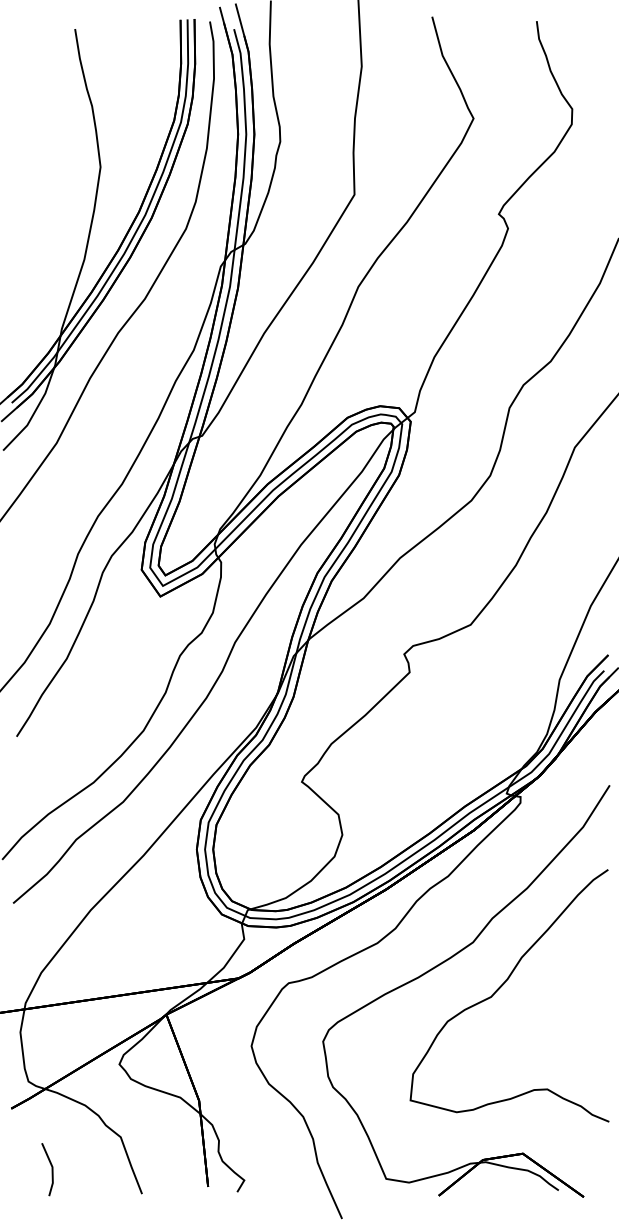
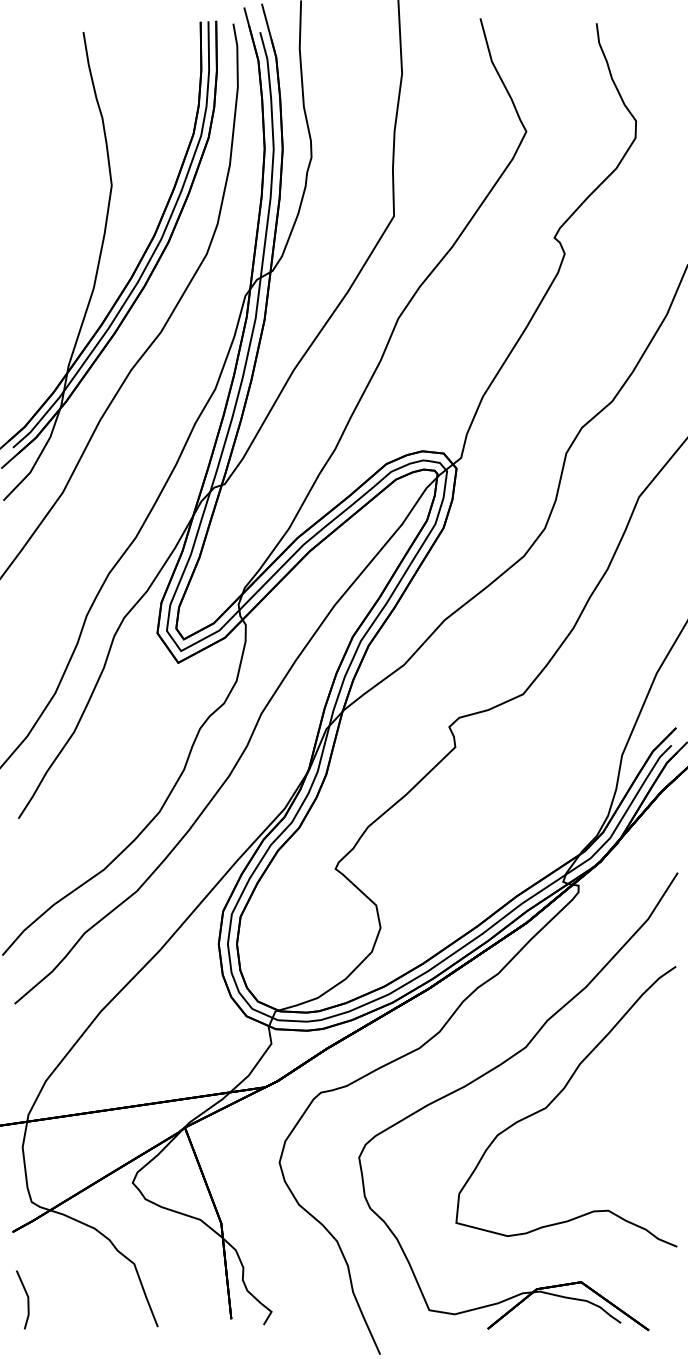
line: (51, 1169) -> (27, 1299), moved

